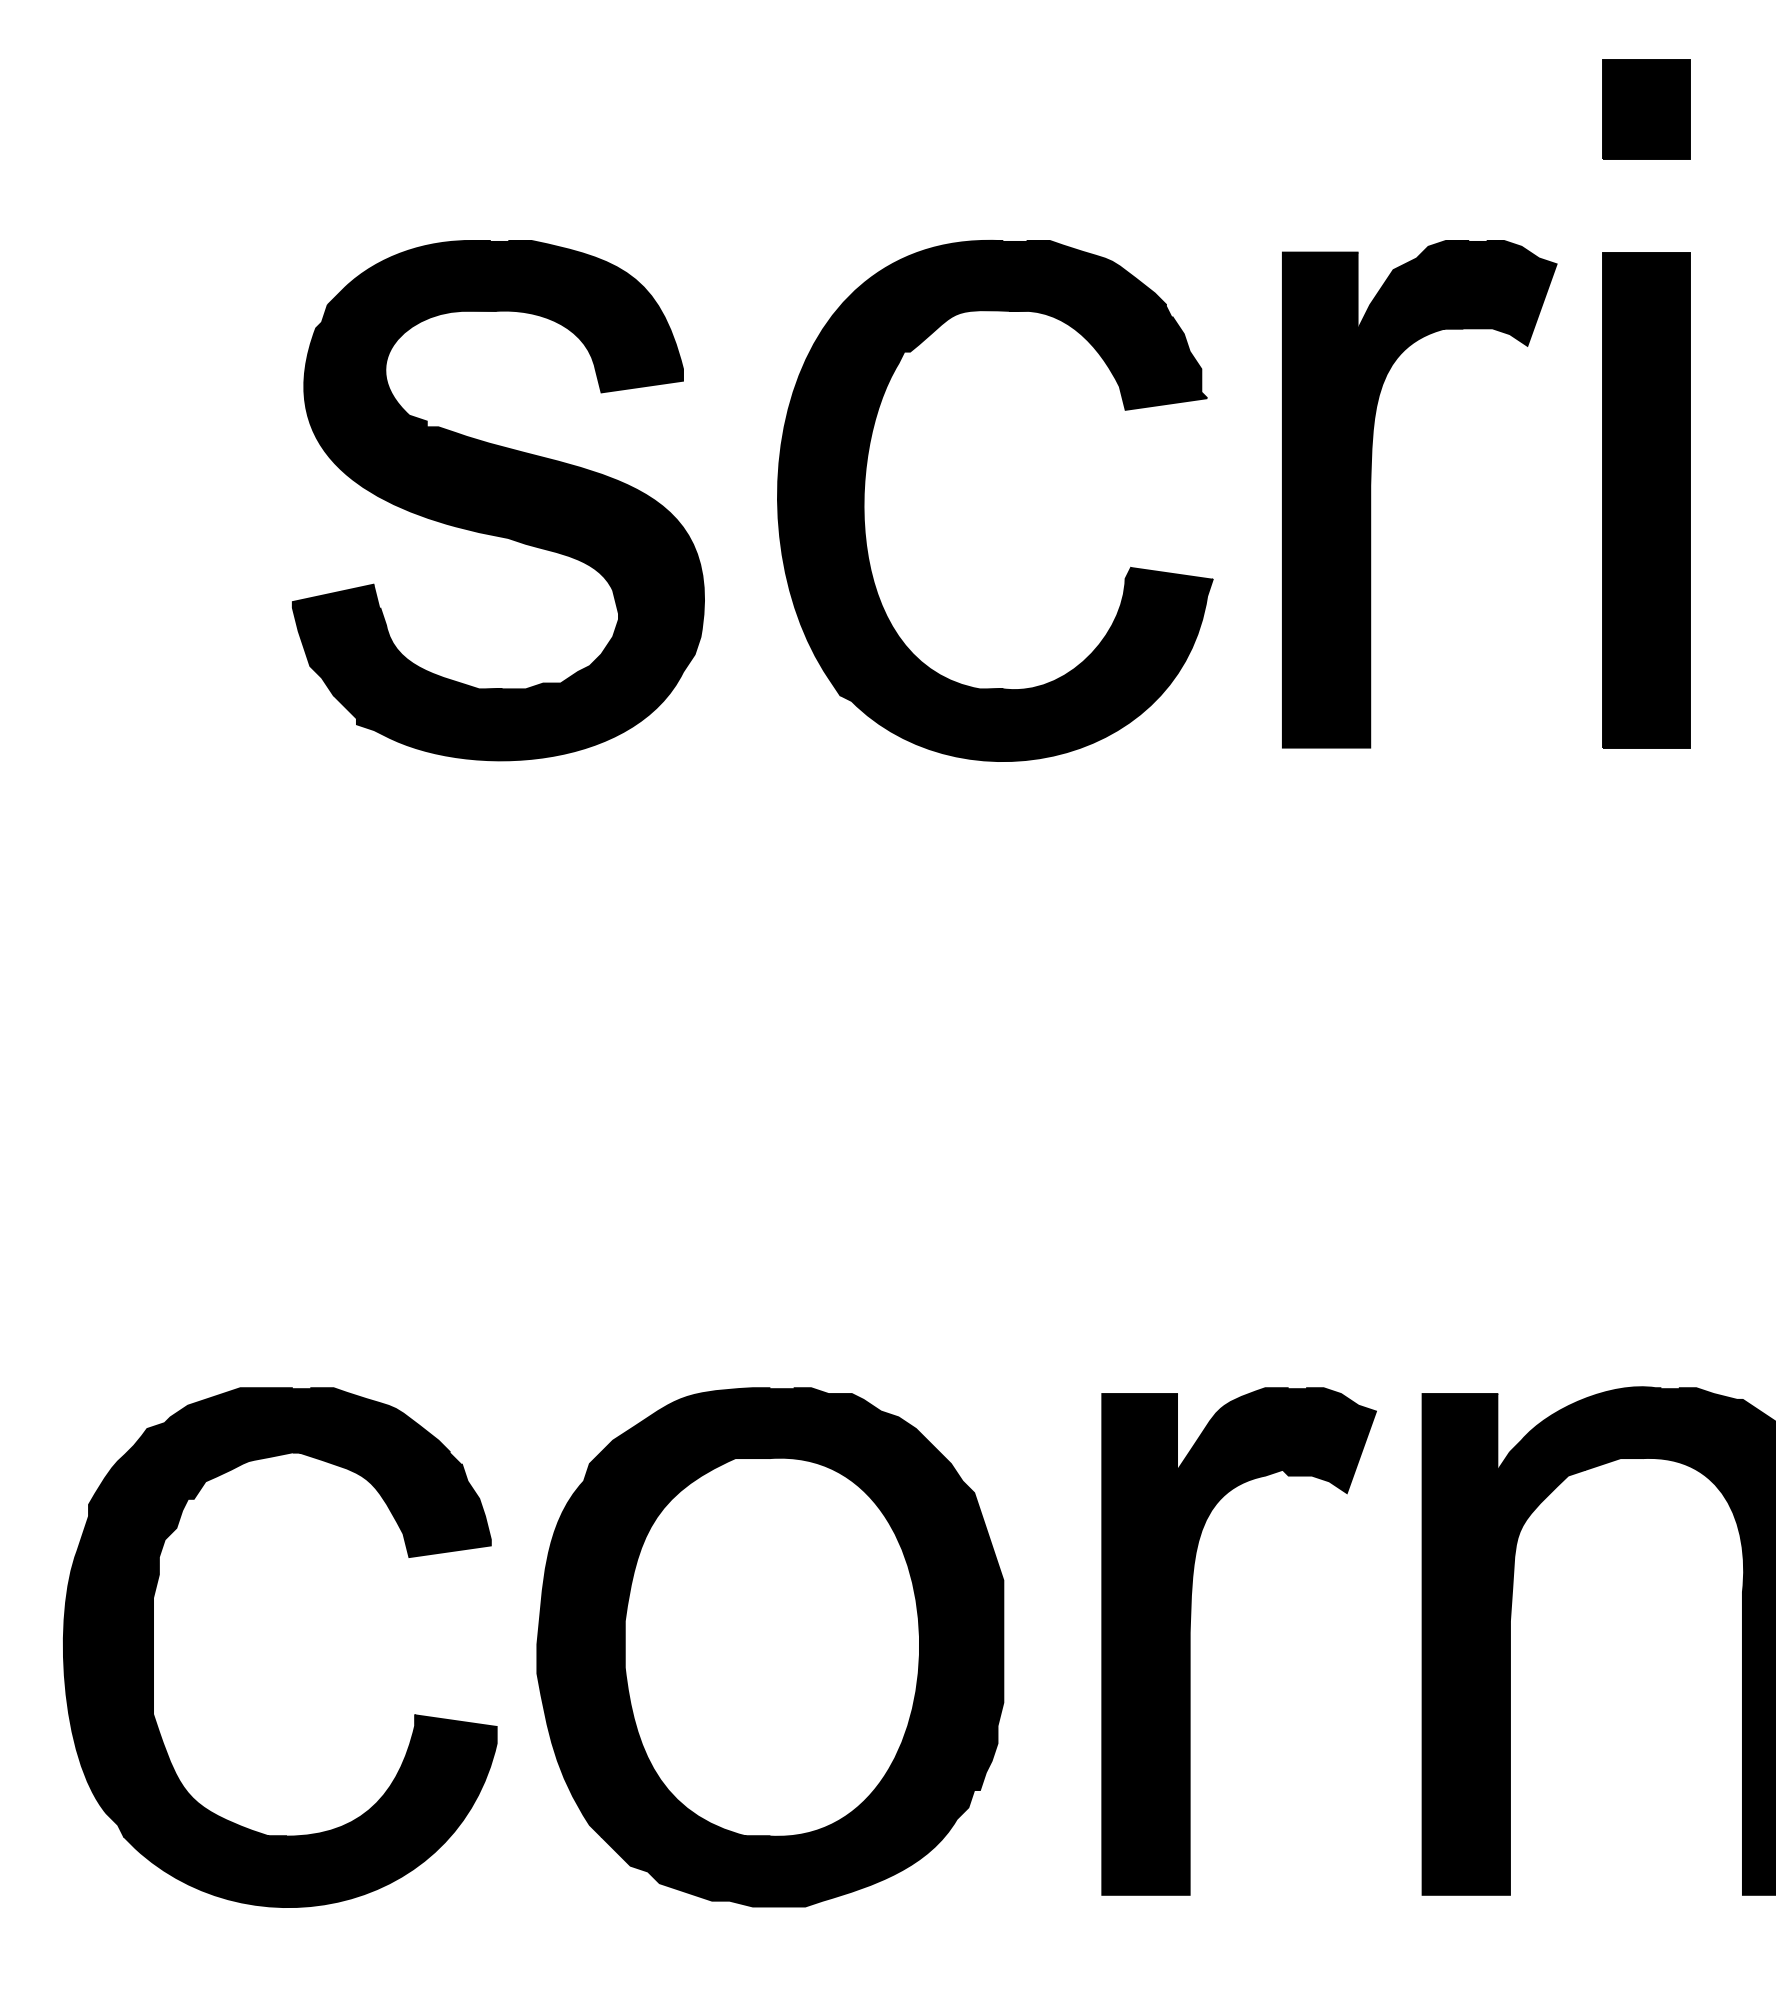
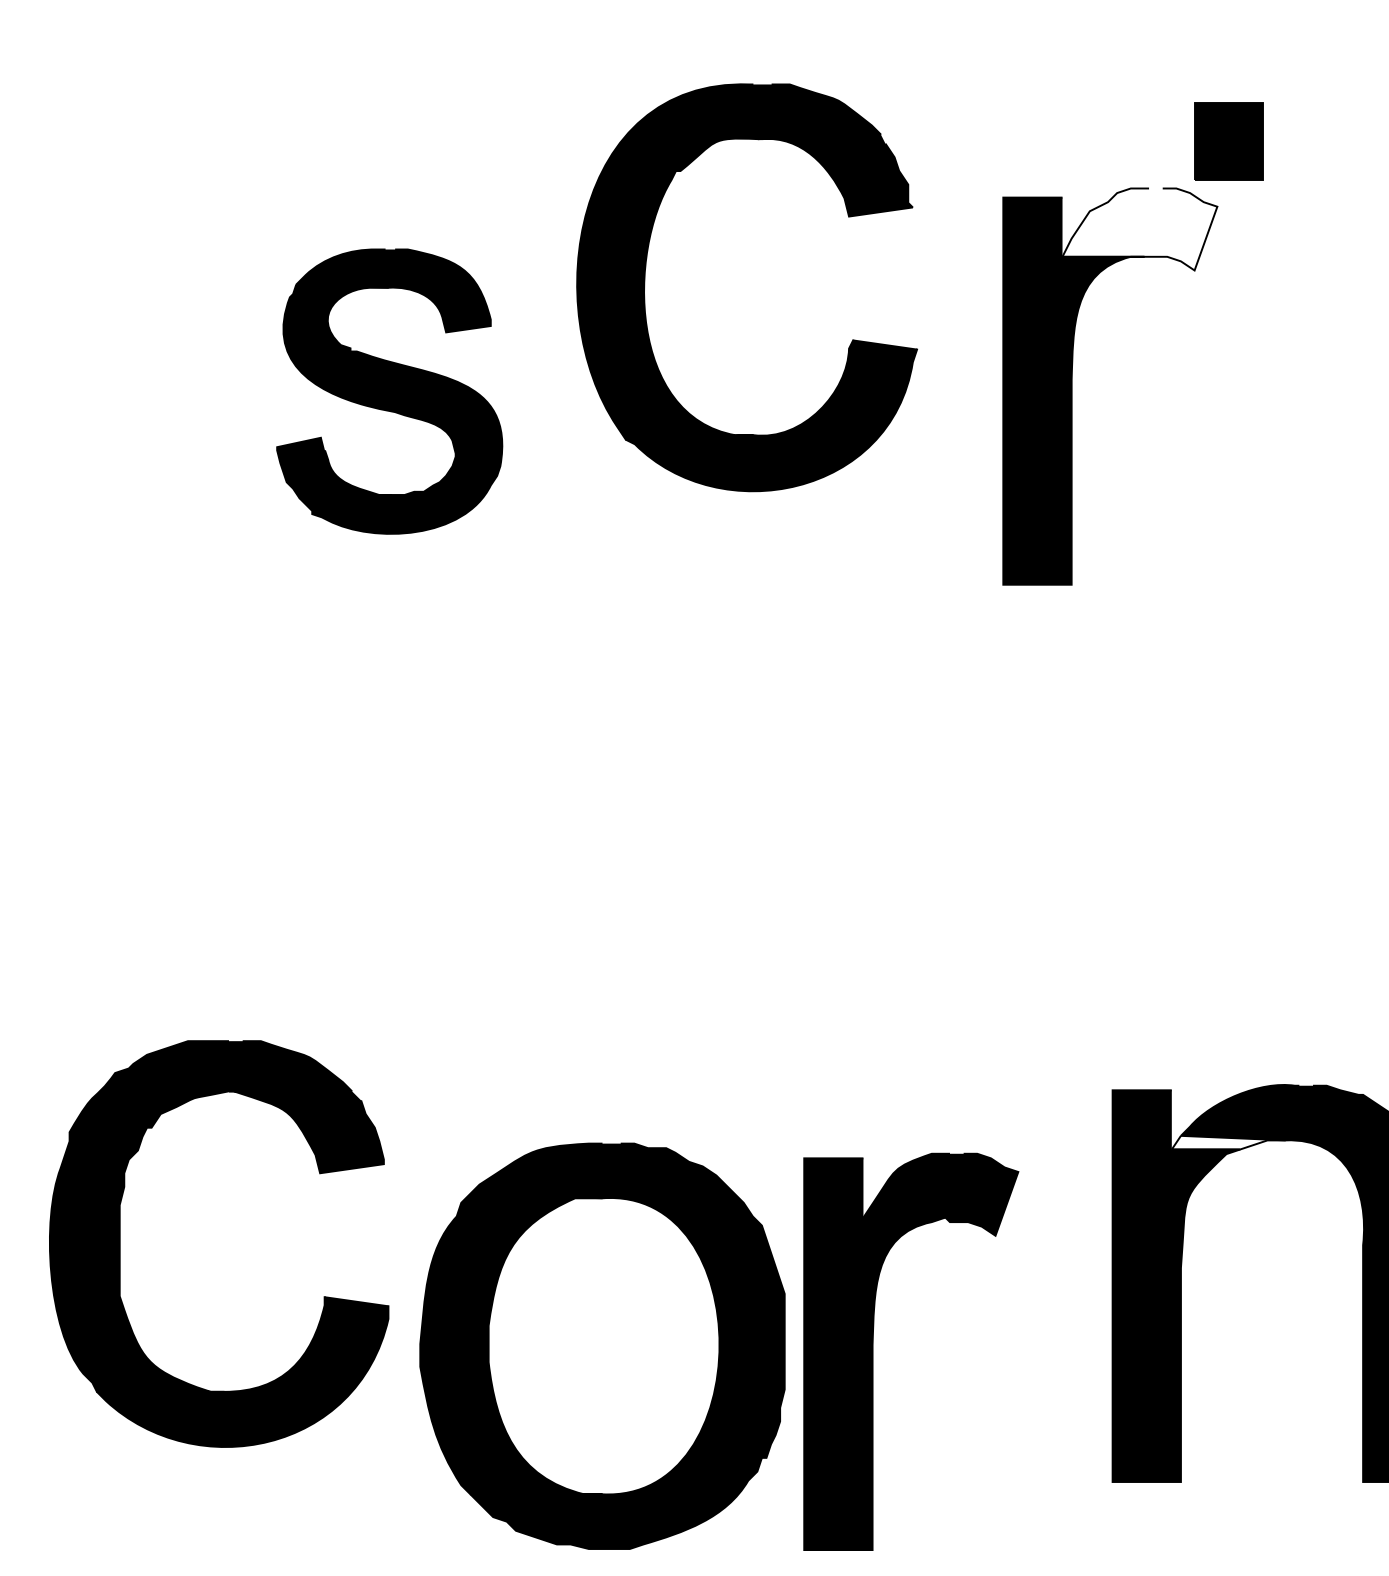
part: (1646, 109) -> (1229, 141), moved
fill: (1457, 292) -> (1139, 228), removed
part: (865, 485) -> (645, 275), moved
part: (497, 500) -> (389, 391), size x0.7
part: (1646, 500) -> (1287, 391), removed
fill: (1570, 1460) -> (1228, 1142), removed
part: (1190, 1641) -> (873, 1351), moved
part: (153, 1647) -> (120, 1243), moved
part: (770, 1647) -> (602, 1346), moved

